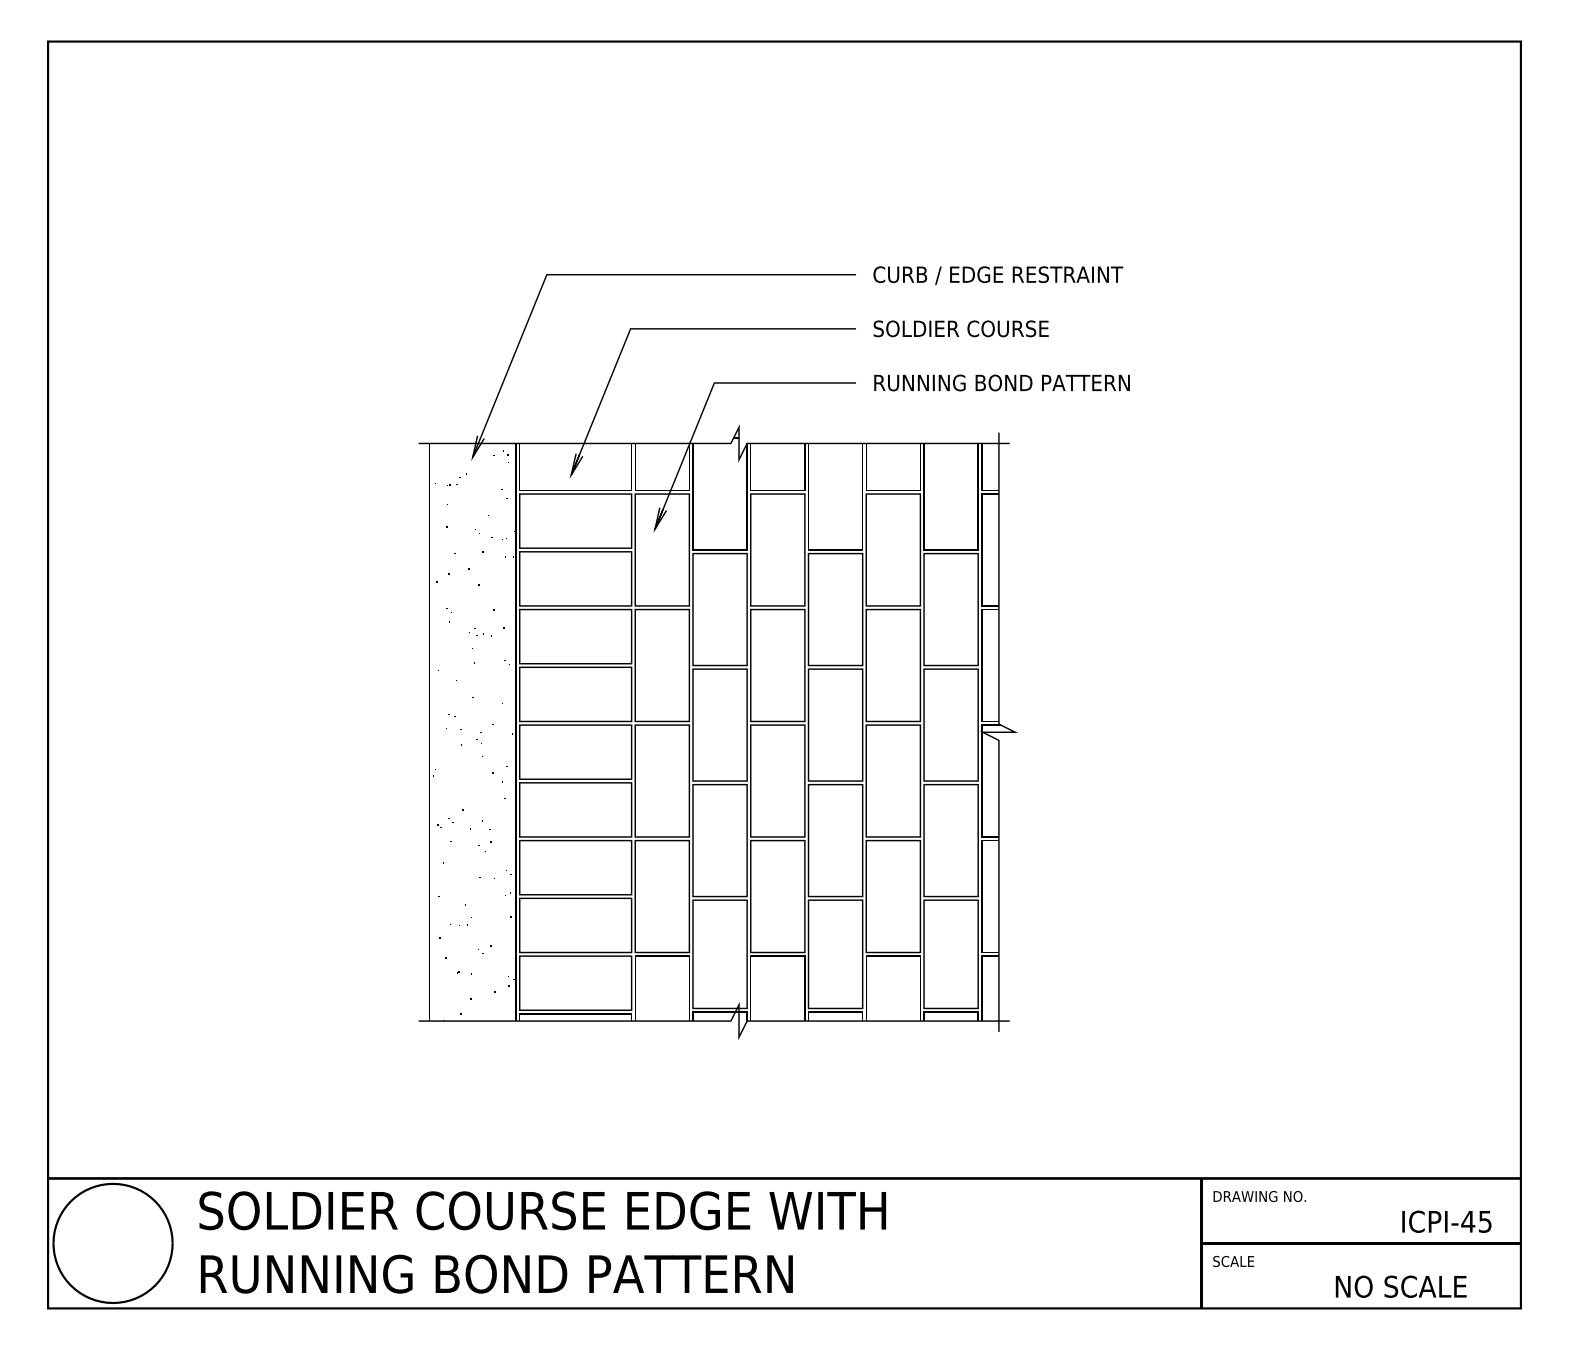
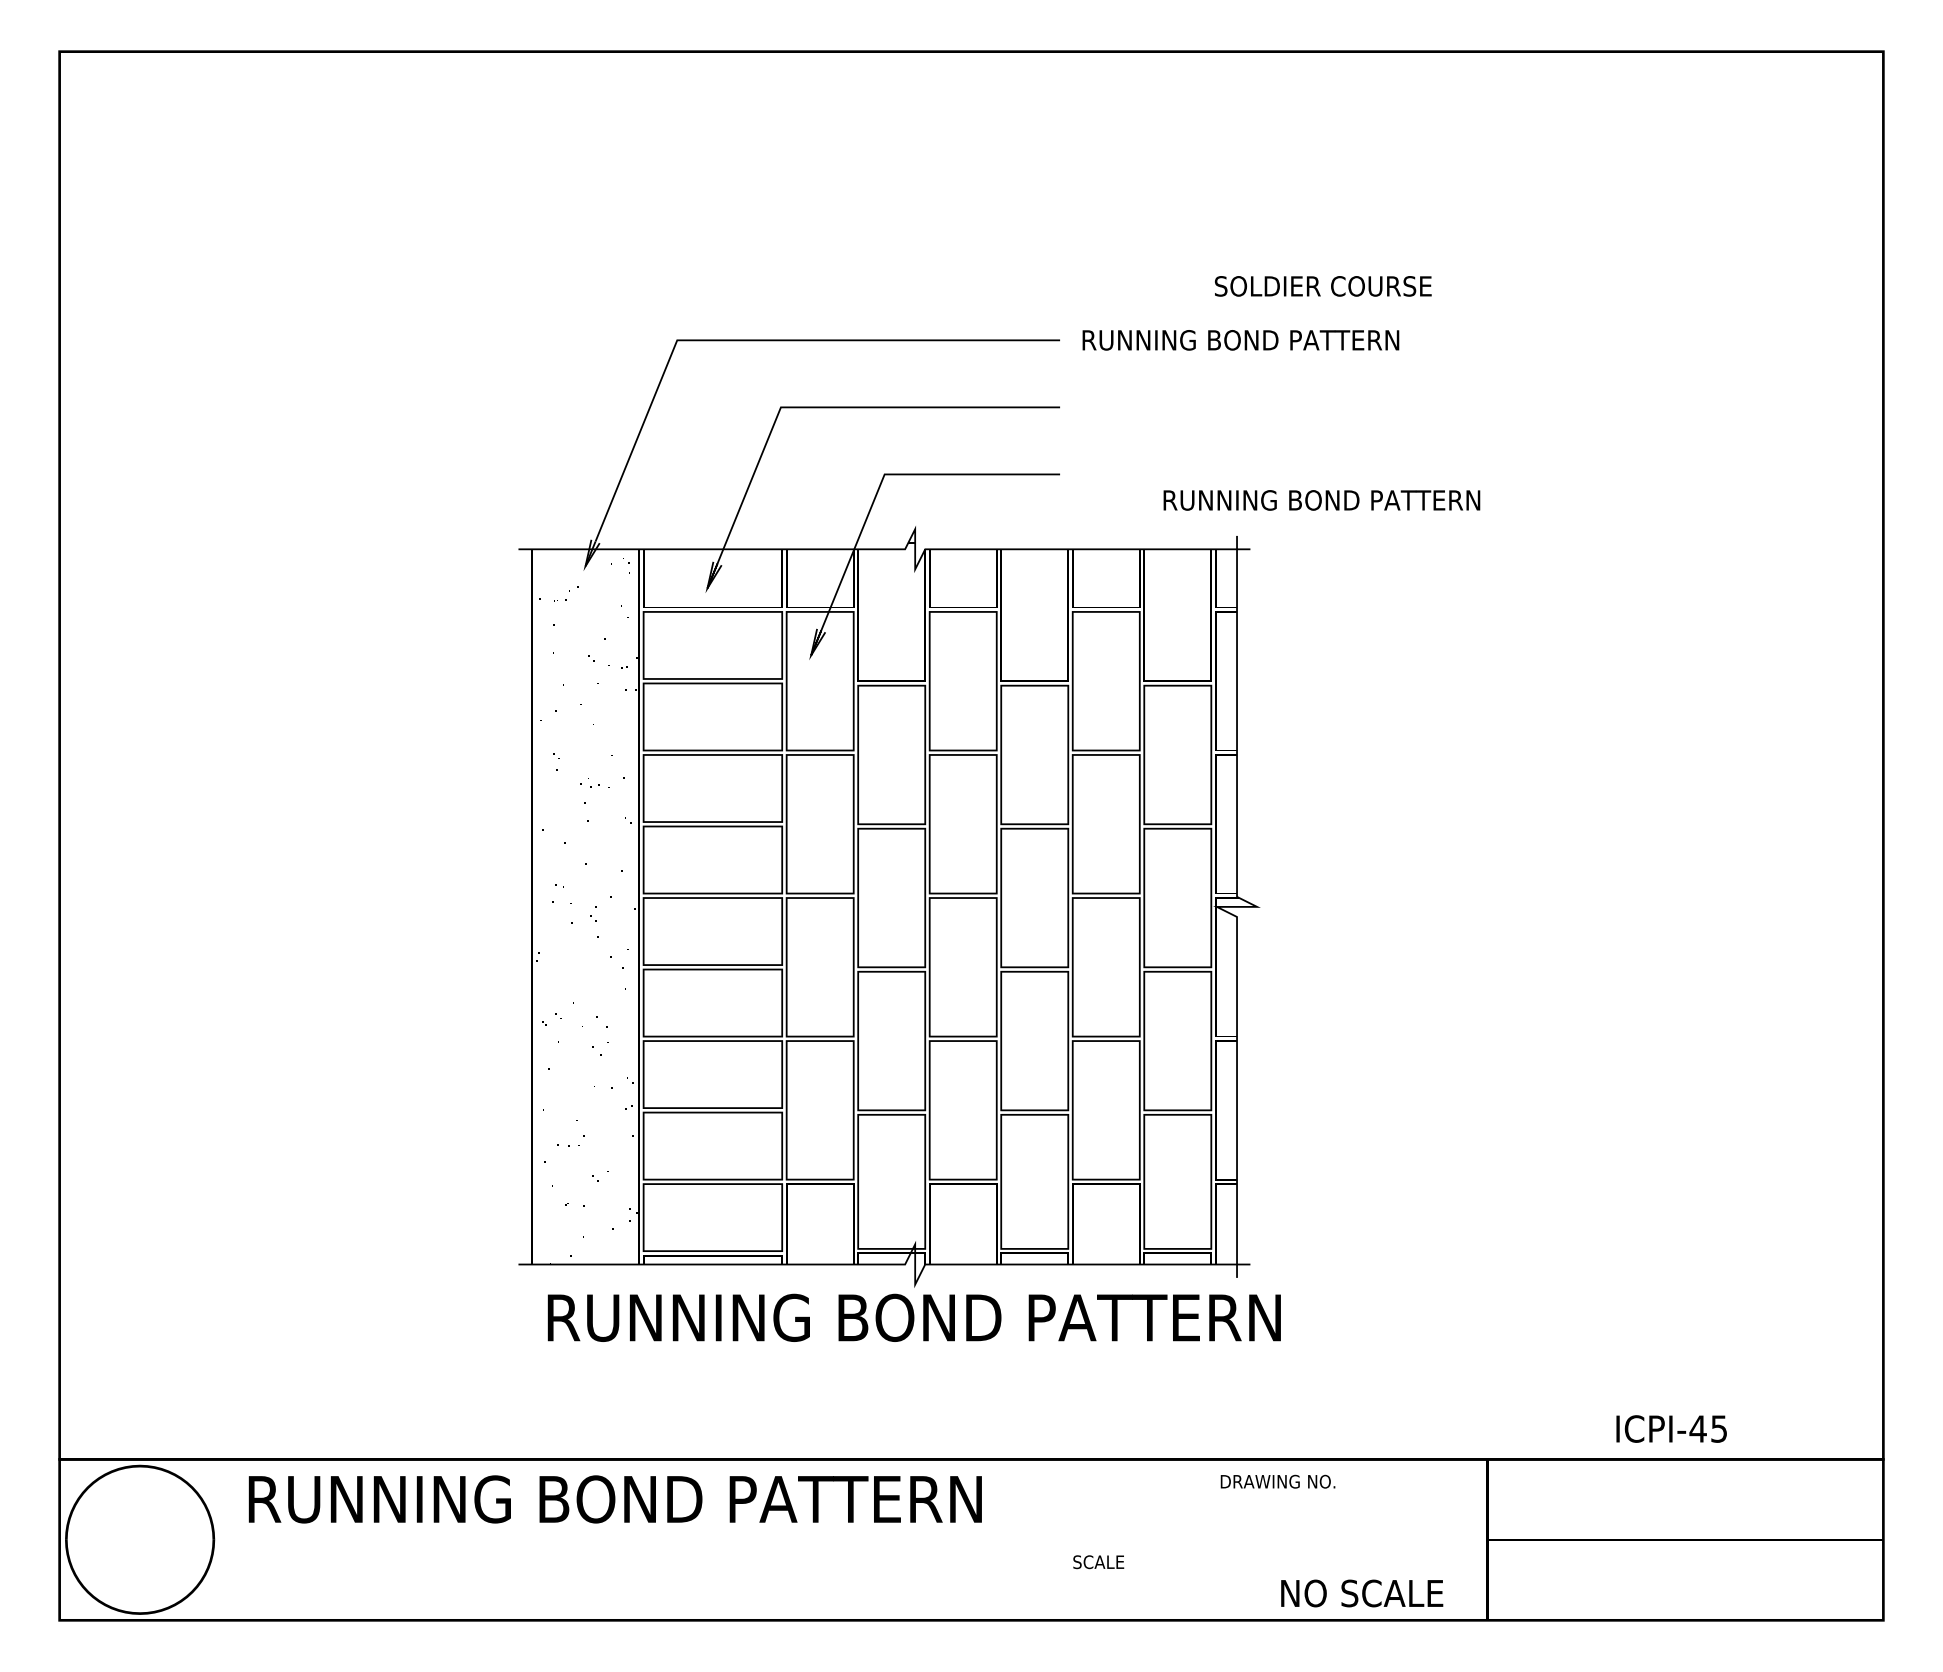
text: (1001, 275) -> (1240, 341), CURB / EDGE RESTRAINT -> RUNNING BOND PATTERN
text: (961, 328) -> (1323, 286), moved
text: (1001, 383) -> (1321, 500), moved
text: (1259, 1196) -> (1277, 1481), moved
text: (543, 1210) -> (672, 1499), SOLDIER COURSE EDGE WITH -> RUNNING BOND PATTERN
text: (1446, 1221) -> (1671, 1428), moved
text: (1233, 1261) -> (1098, 1562), moved
text: (496, 1273) -> (913, 1317), moved
text: (1401, 1286) -> (1362, 1593), moved

